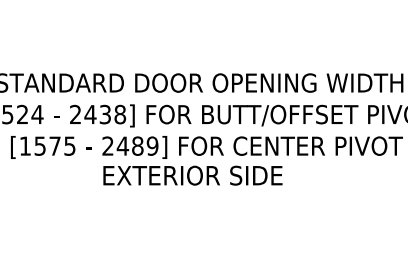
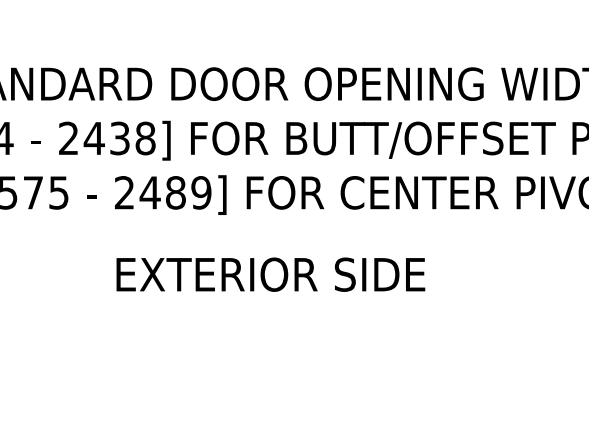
text: (192, 175) -> (270, 274), moved

